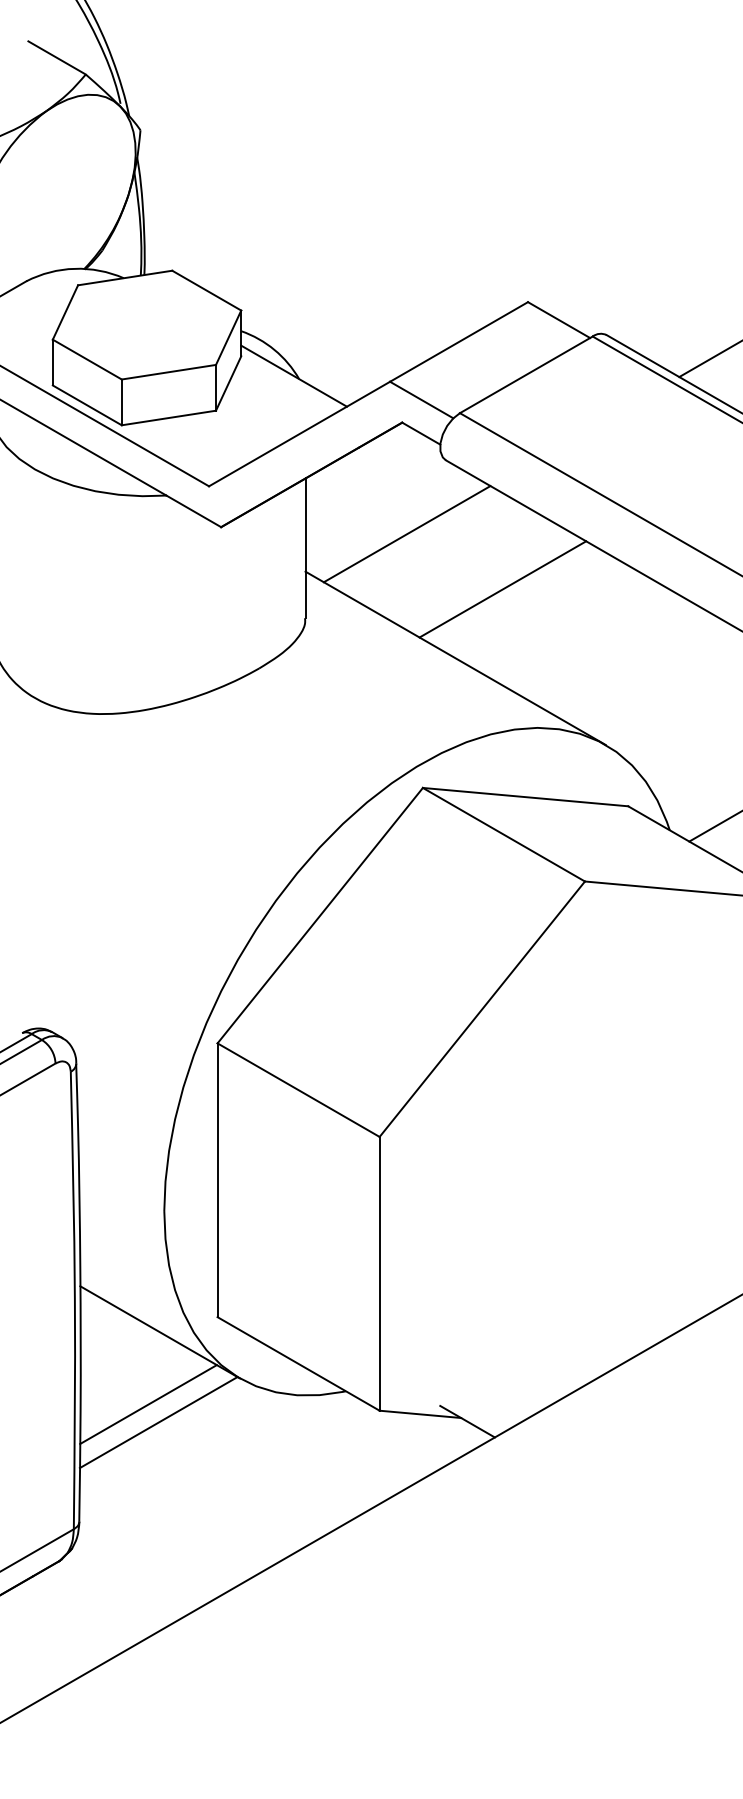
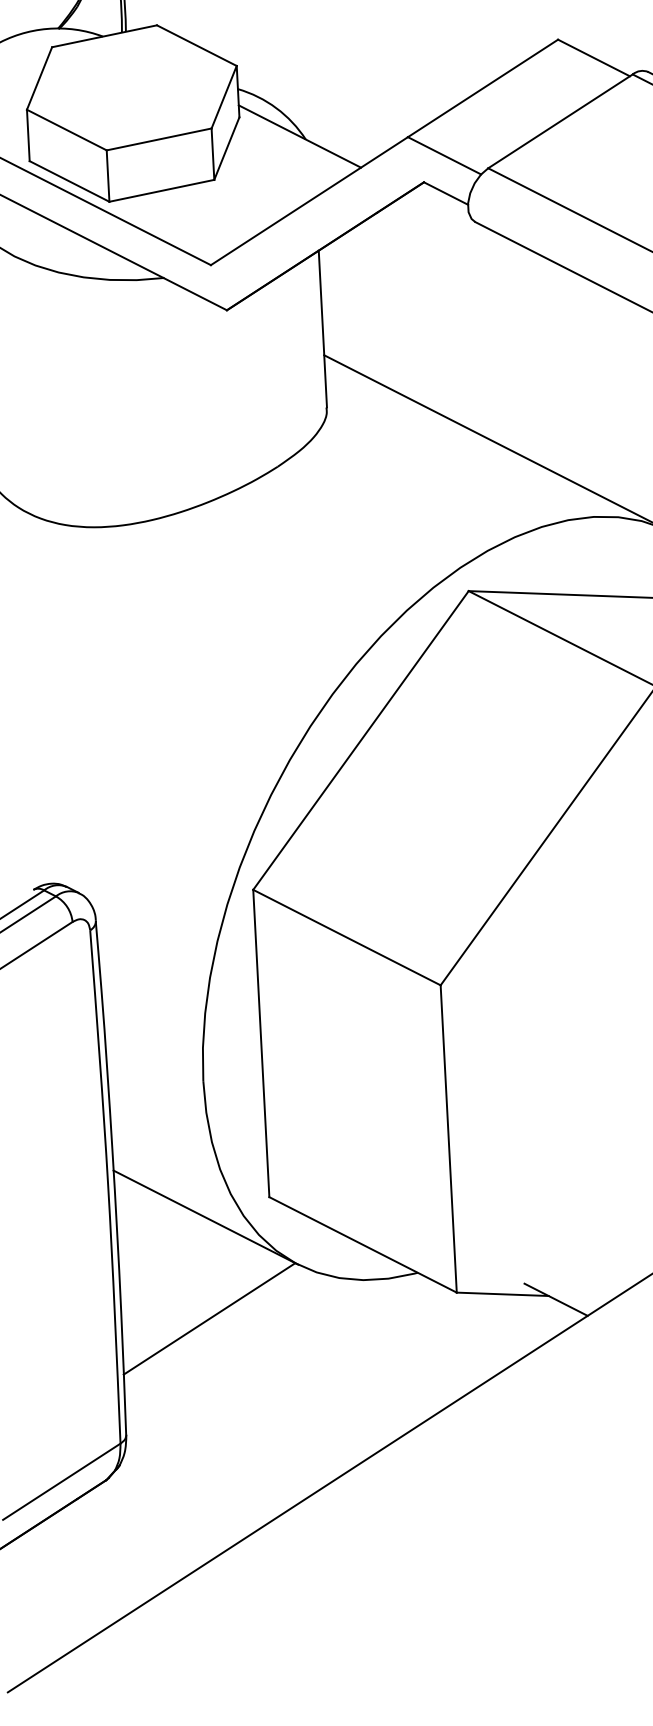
line: (406, 534) -> (435, 307), removed
line: (502, 589) -> (546, 363), removed
line: (148, 1404) -> (196, 1299), removed

